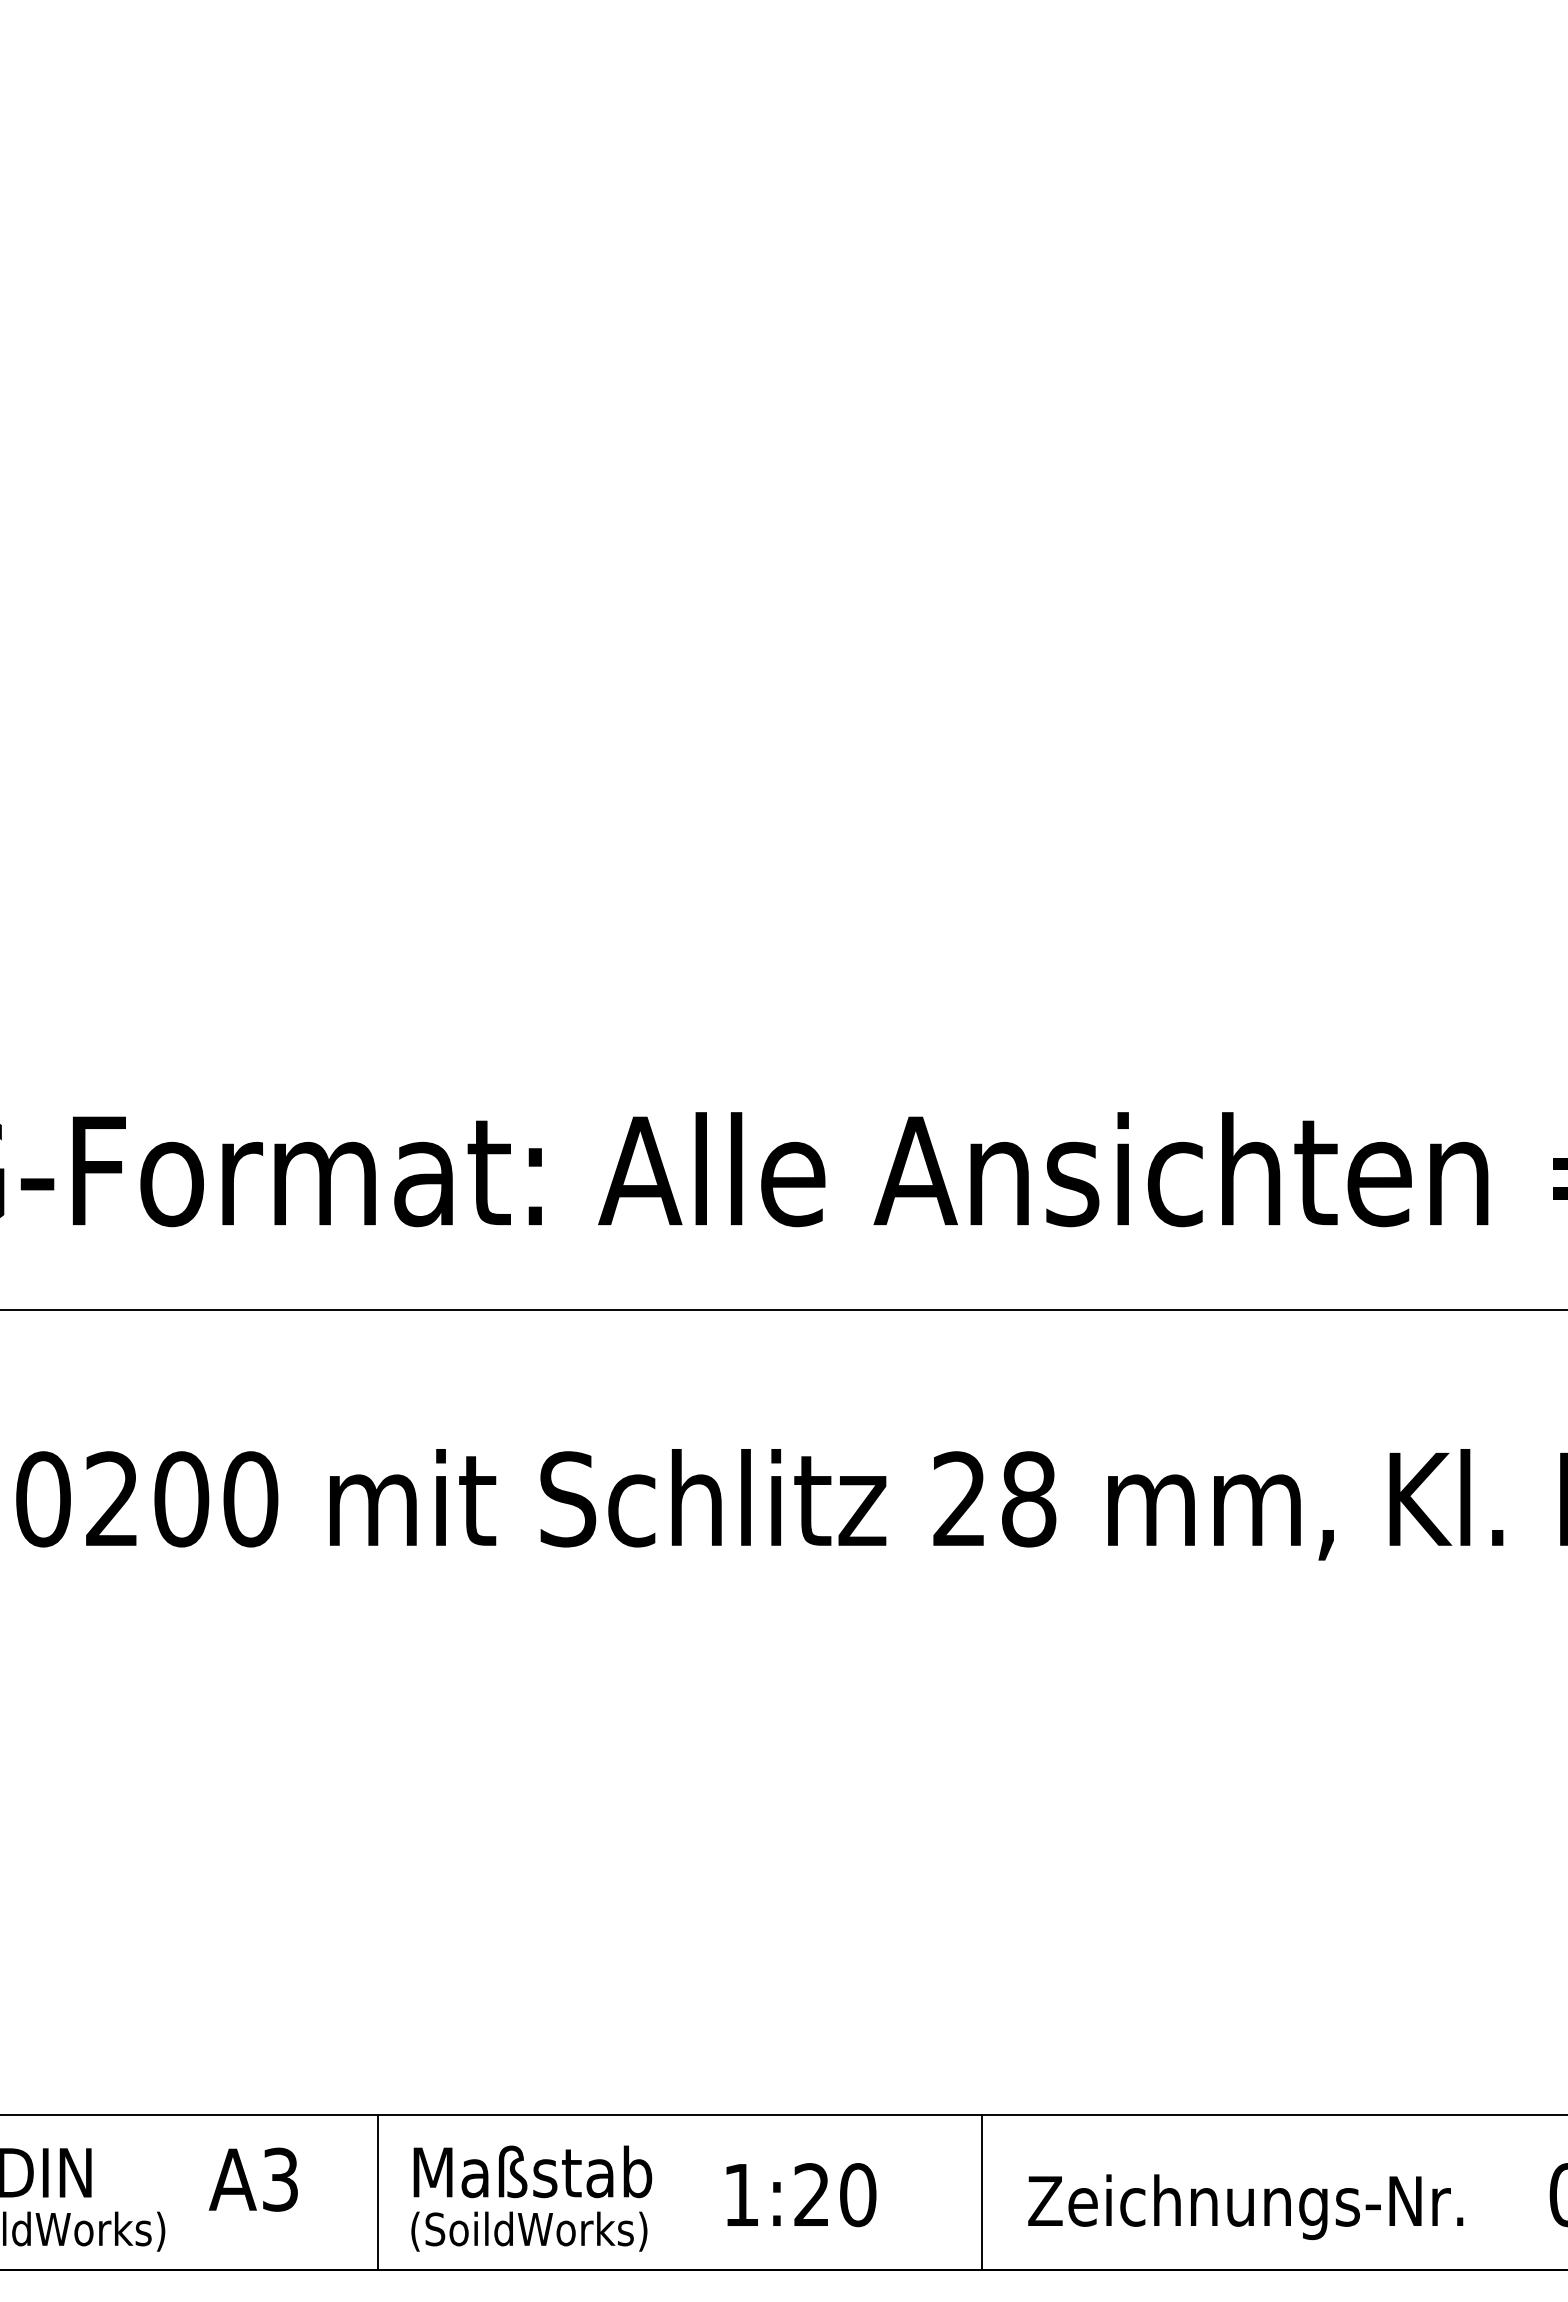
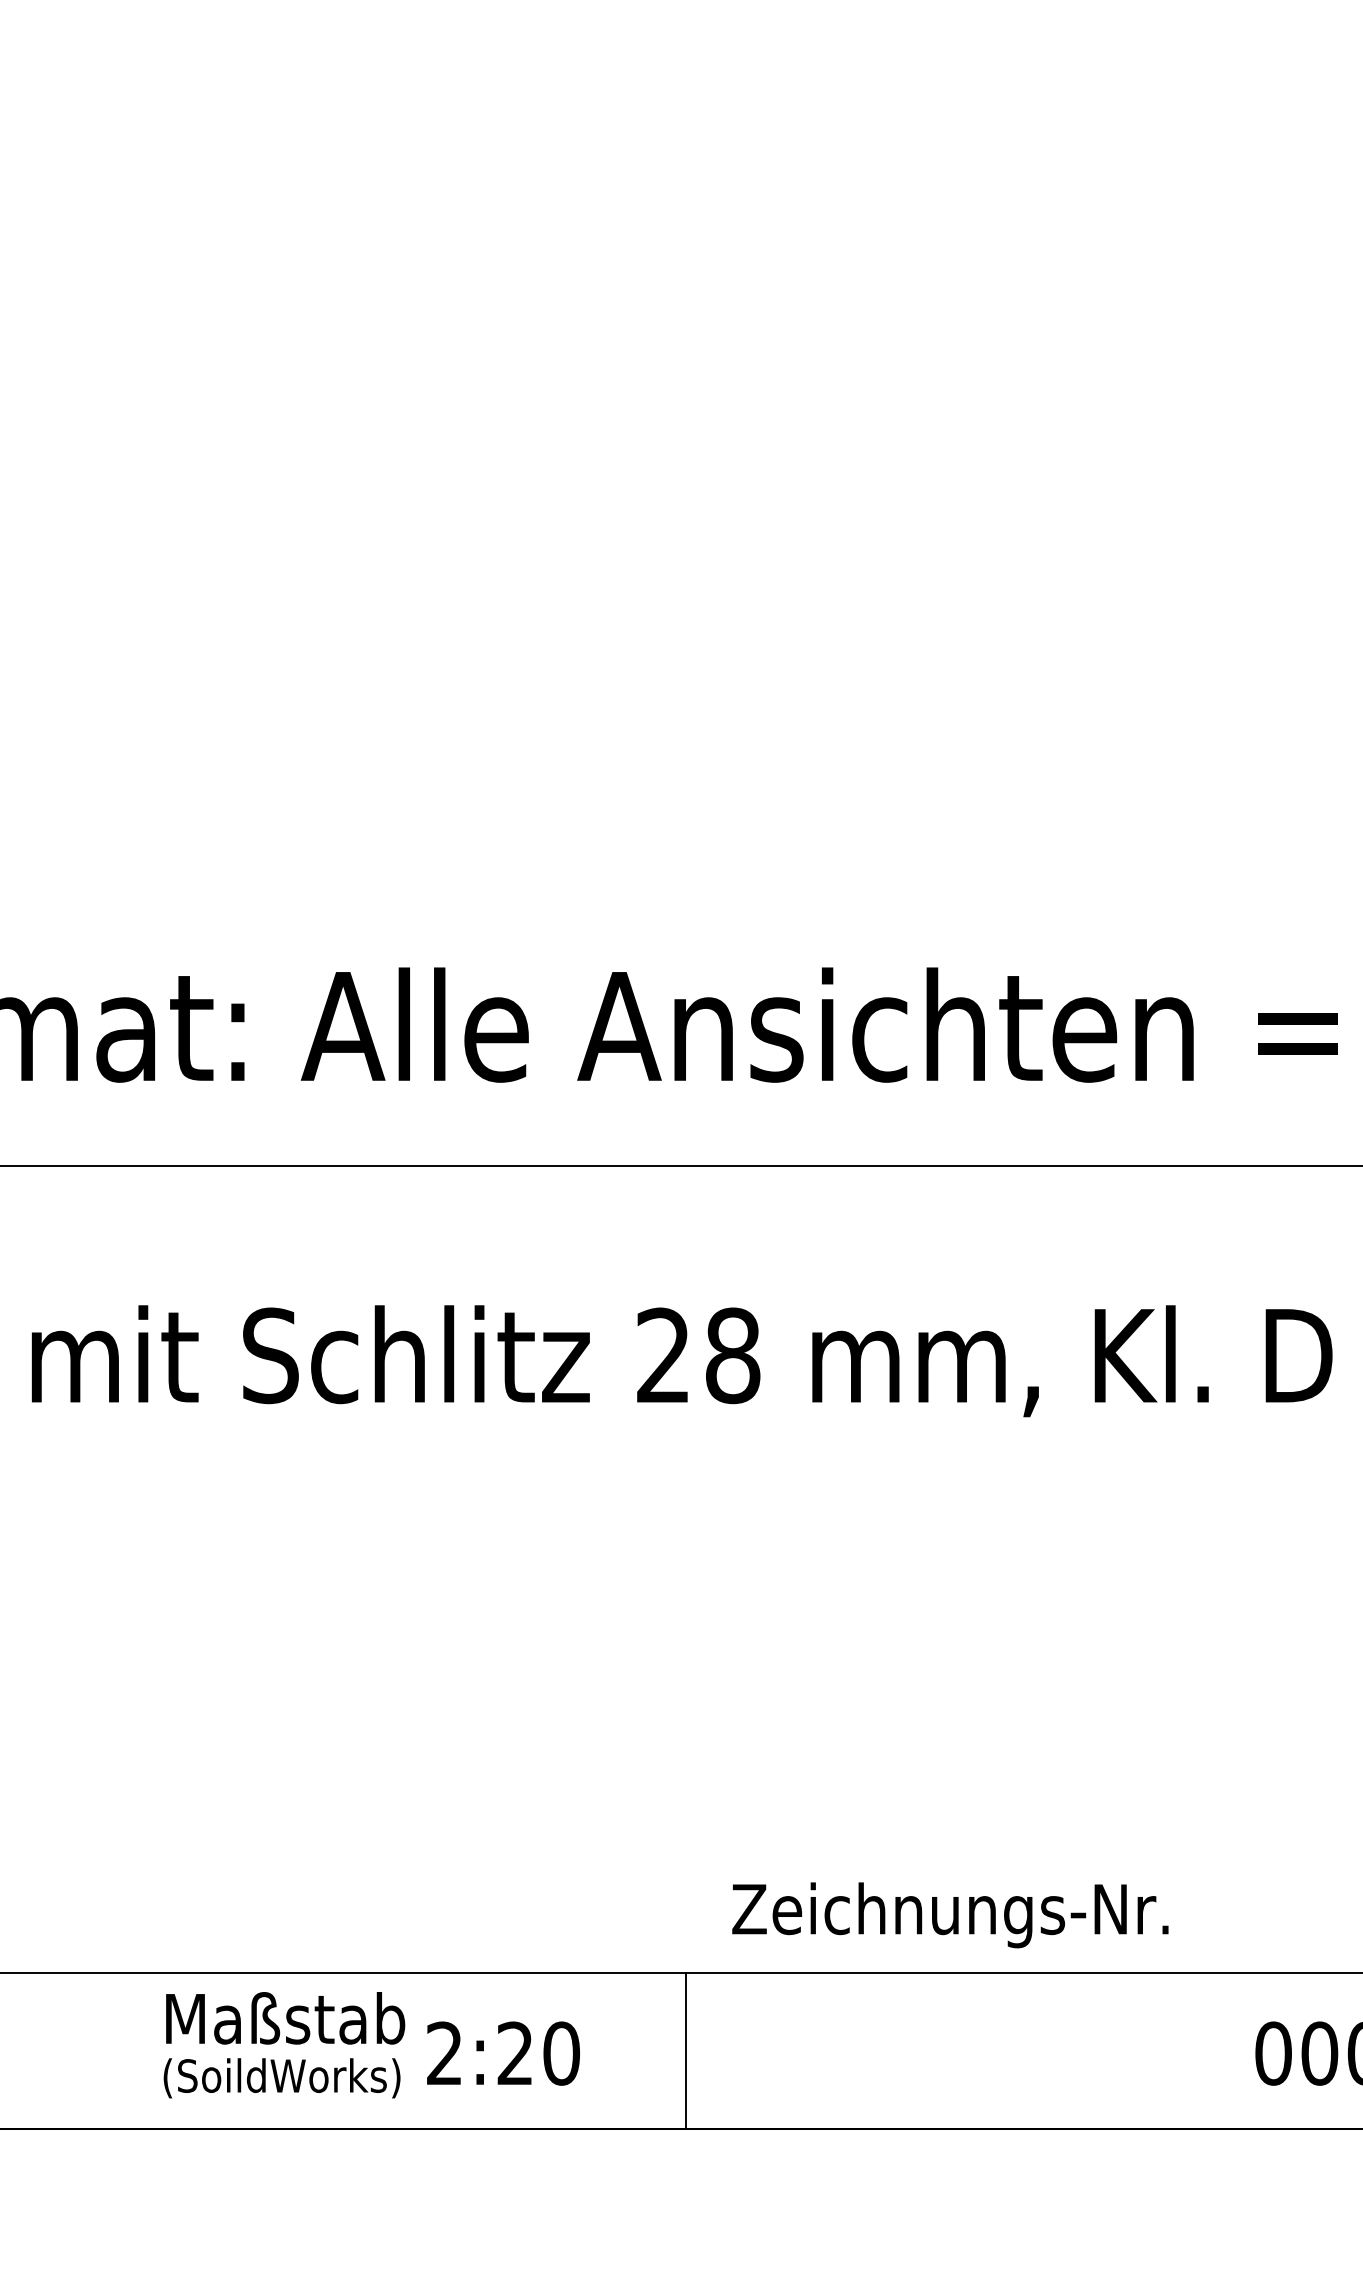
line: (378, 2192) -> (80, 2051), removed
text: (740, 2194) -> (443, 2053), 1:20 -> 2:20
text: (531, 2198) -> (284, 2045), moved
text: (1245, 2207) -> (950, 1915), moved

